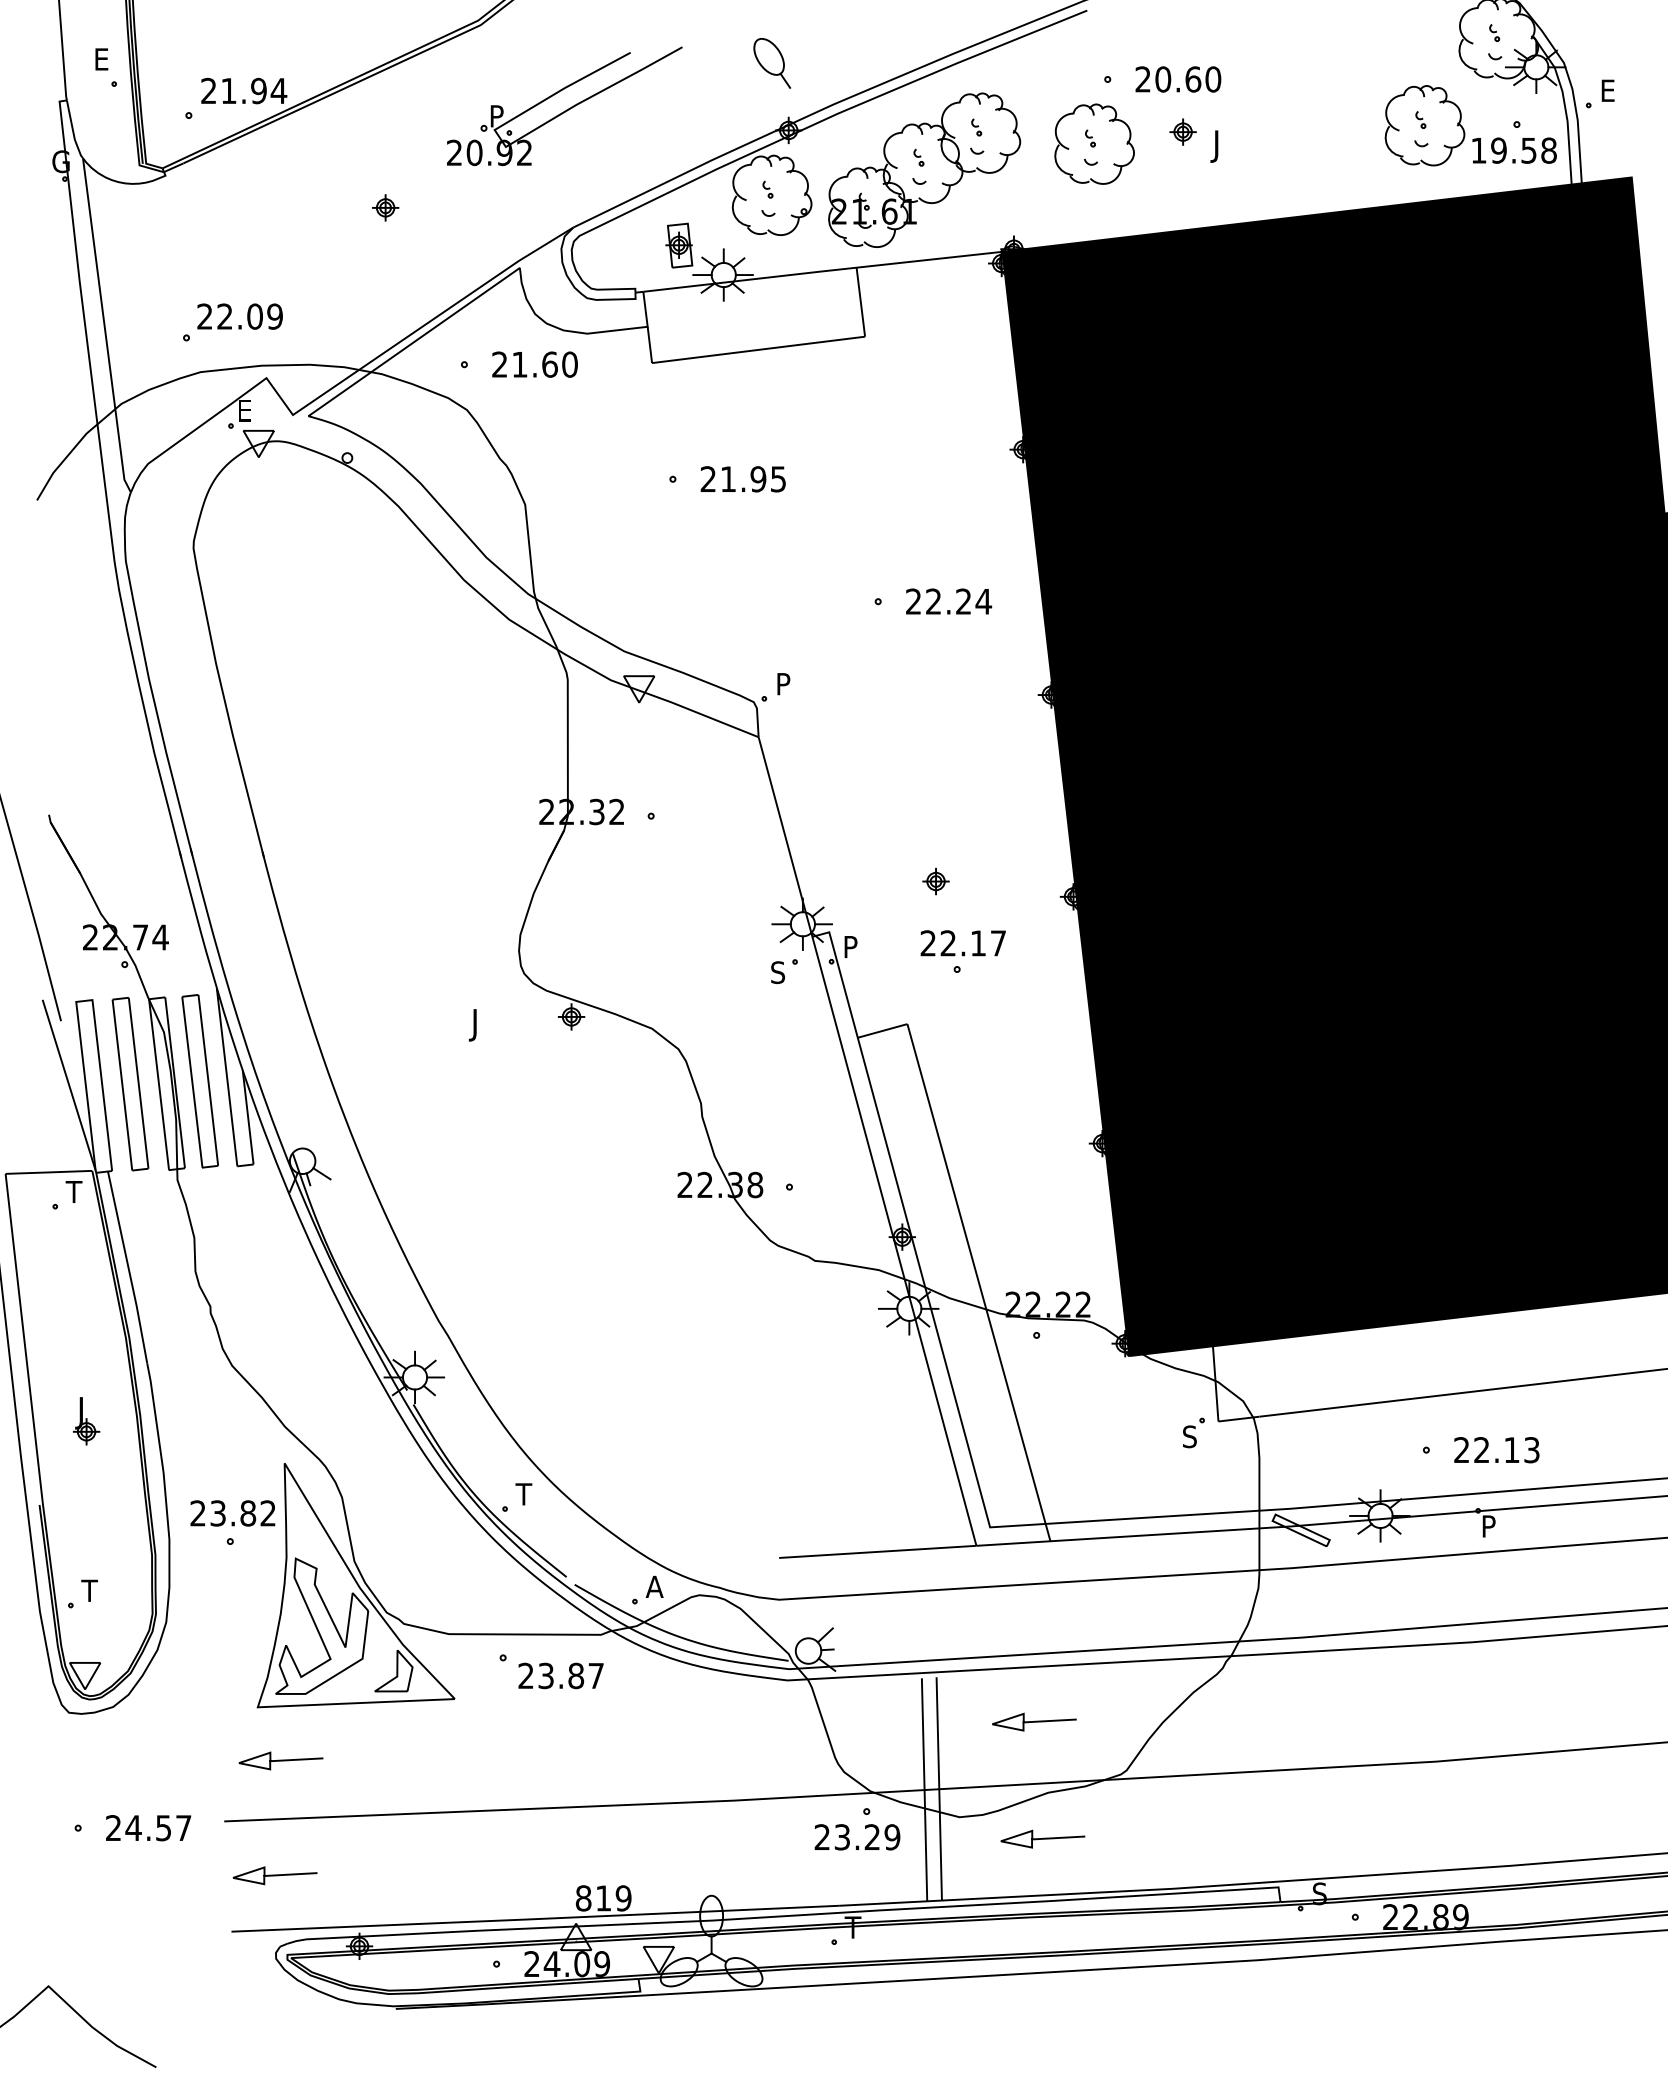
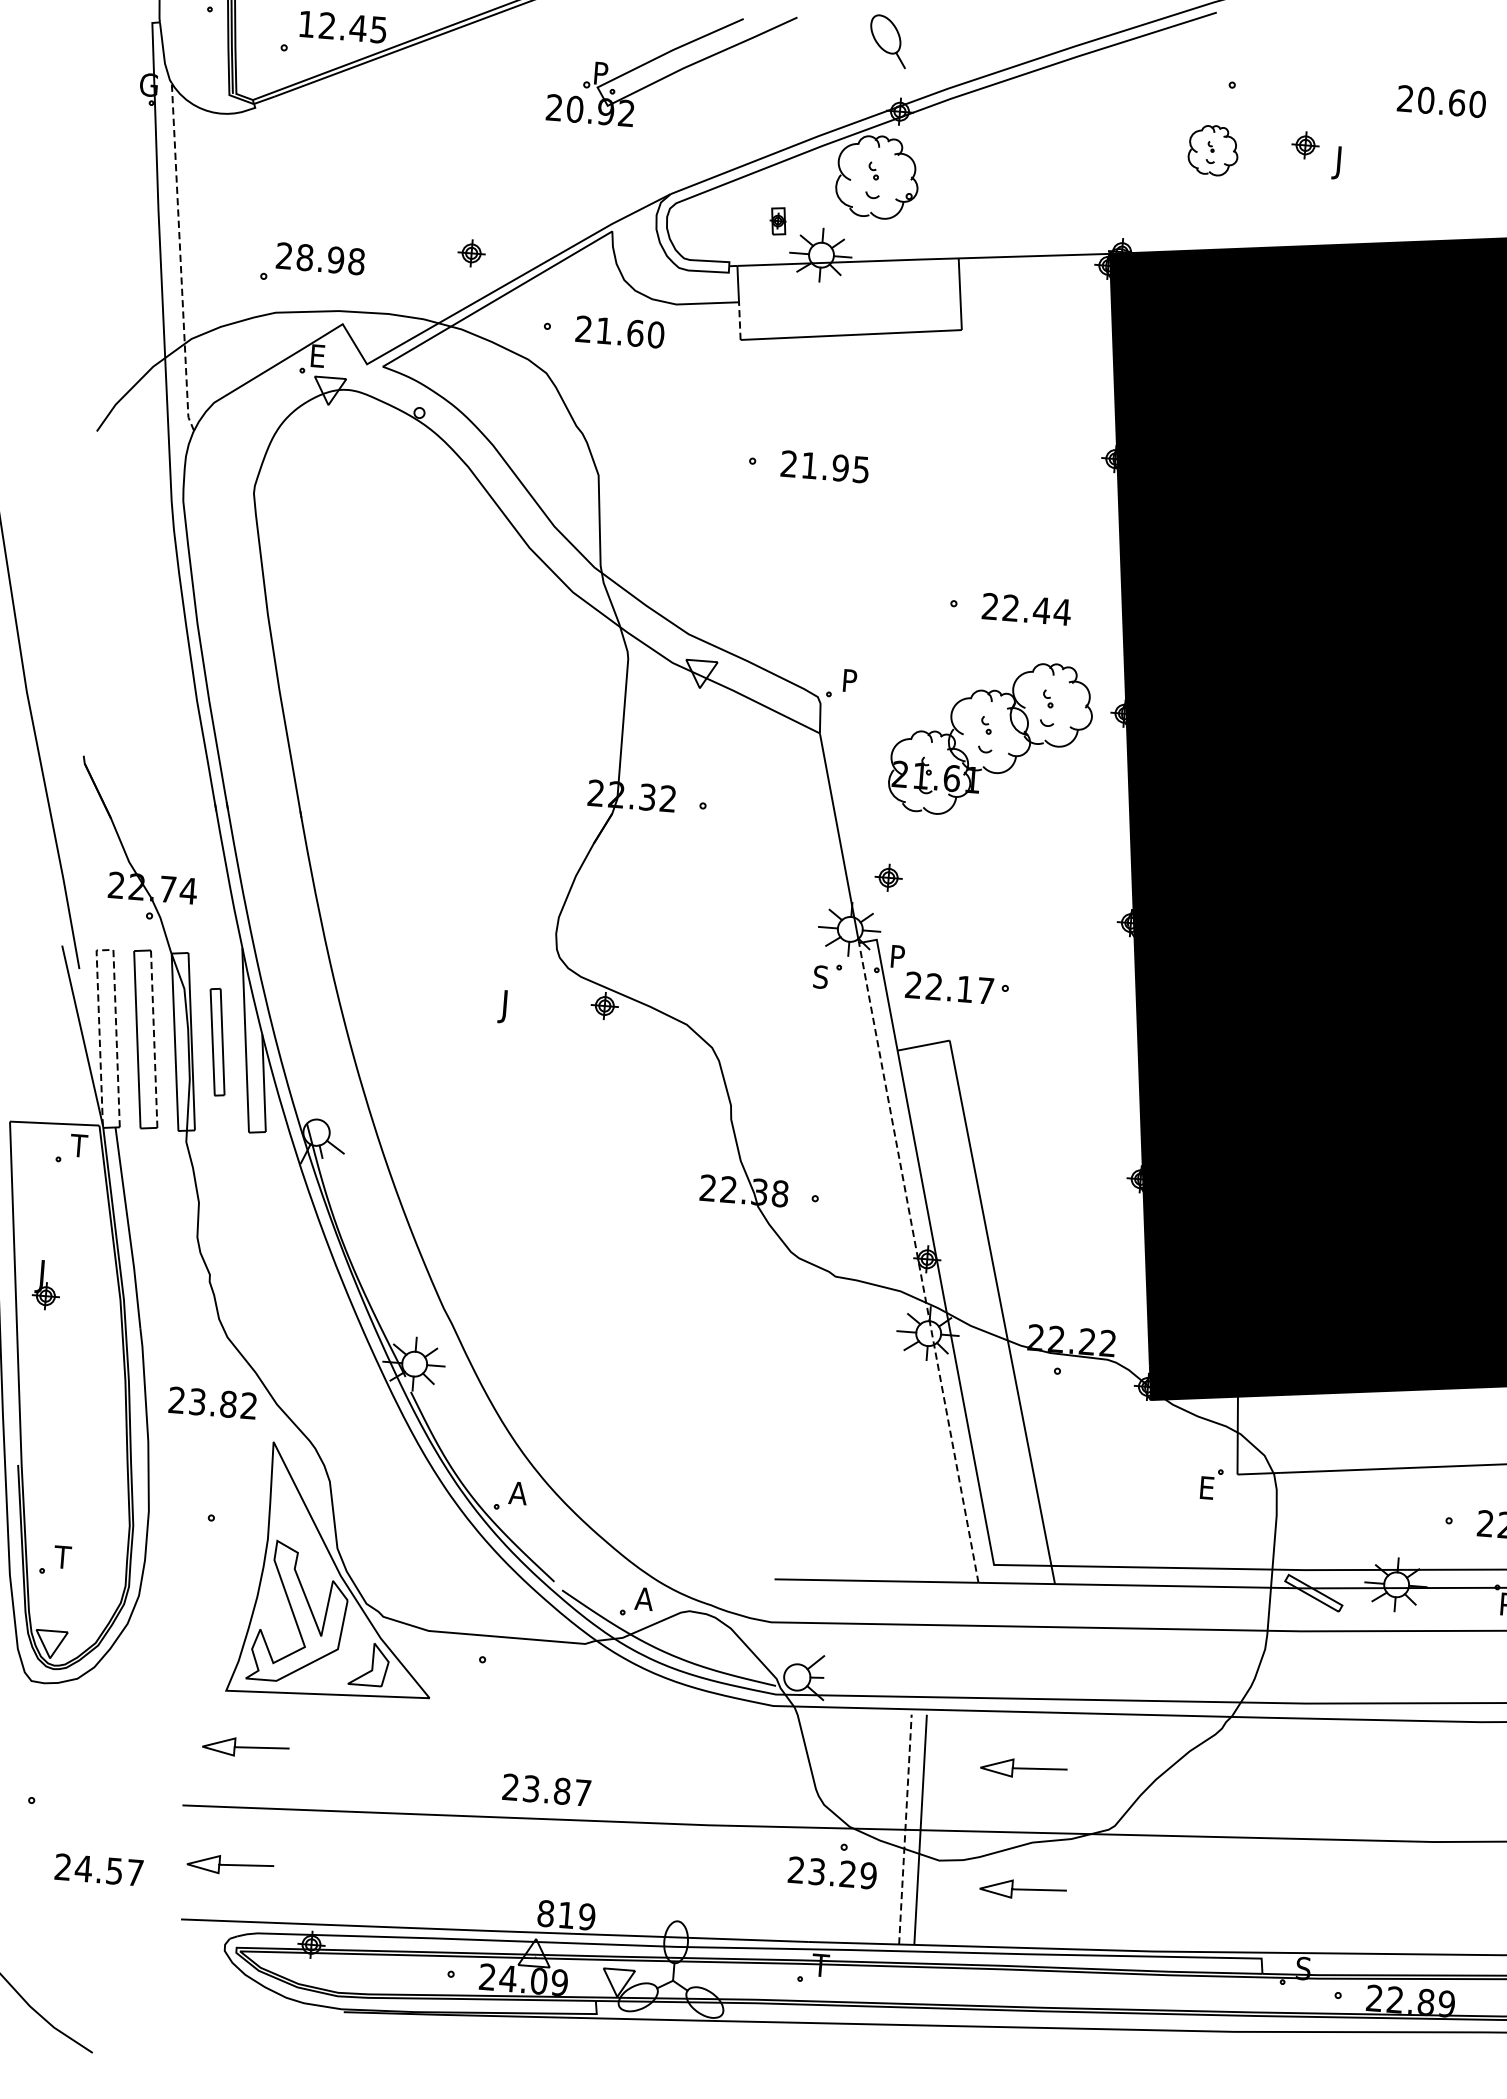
text: (1178, 79) -> (1441, 101), moved
text: (244, 90) -> (343, 26), 21.94 -> 12.45
part: (1094, 143) -> (1213, 149), size x0.6
part: (924, 169) -> (991, 737), moved
part: (385, 207) -> (471, 252), moved
part: (679, 245) -> (778, 221), size x0.6
text: (249, 316) -> (330, 259), 22.09 -> 28.98
line: (104, 326) -> (180, 258), solid -> dashed
line: (649, 344) -> (739, 320), solid -> dashed
text: (963, 601) -> (1041, 610), 22.24 -> 22.44
part: (935, 881) -> (888, 877), moved
text: (962, 943) -> (948, 988), moved
line: (85, 1000) -> (106, 949), solid -> dashed
part: (199, 1081) -> (216, 1042), size x0.6
line: (138, 1082) -> (154, 1038), solid -> dashed
line: (894, 1240) -> (918, 1262), solid -> dashed
part: (86, 1421) -> (46, 1285), moved
text: (1189, 1436) -> (1206, 1487), S -> E
text: (524, 1494) -> (517, 1493), T -> A
text: (232, 1513) -> (212, 1403), moved
text: (560, 1675) -> (546, 1789), moved
line: (924, 1789) -> (905, 1829), solid -> dashed
text: (148, 1828) -> (98, 1870), moved

